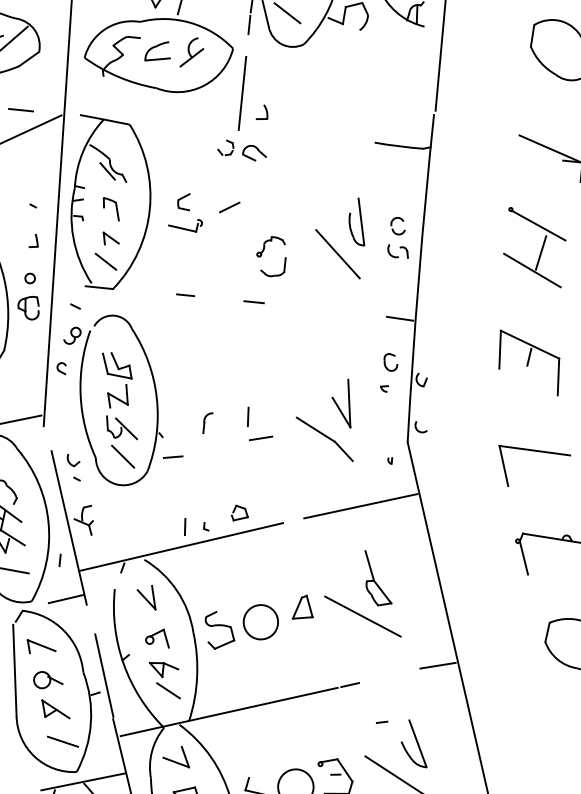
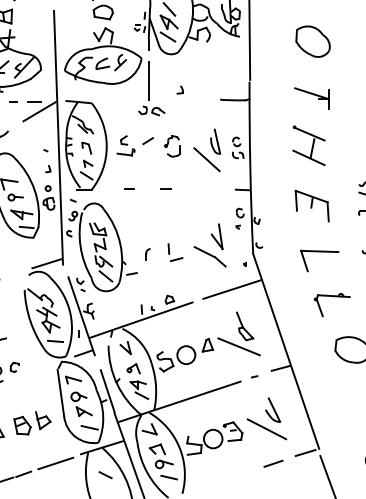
part: (261, 111) -> (179, 89), moved
part: (271, 256) -> (172, 146), moved
line: (381, 721) -> (254, 376), moved

